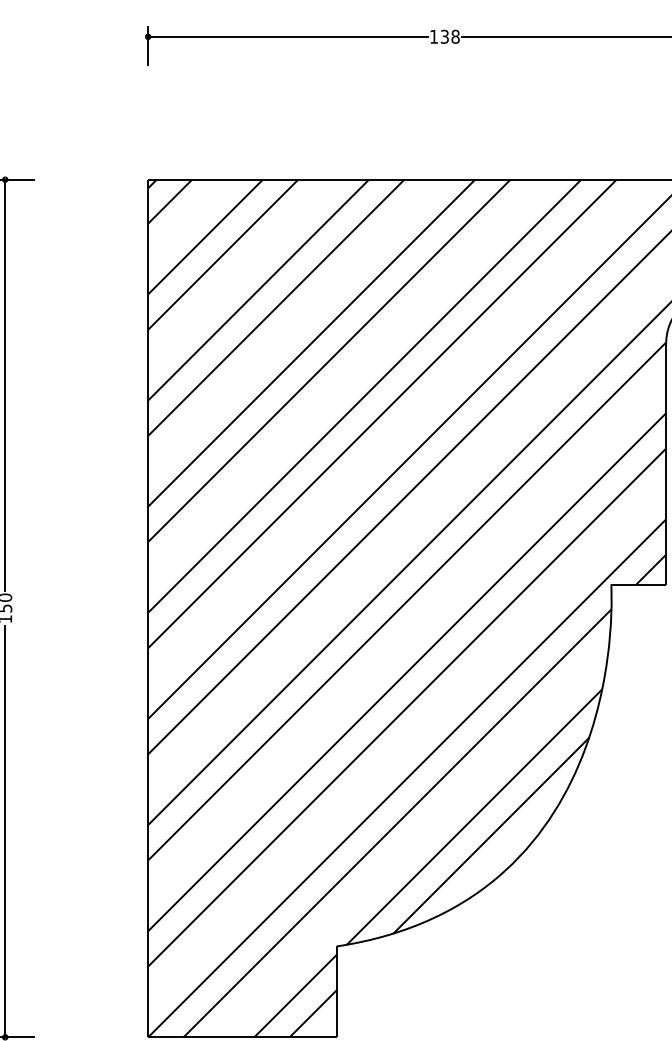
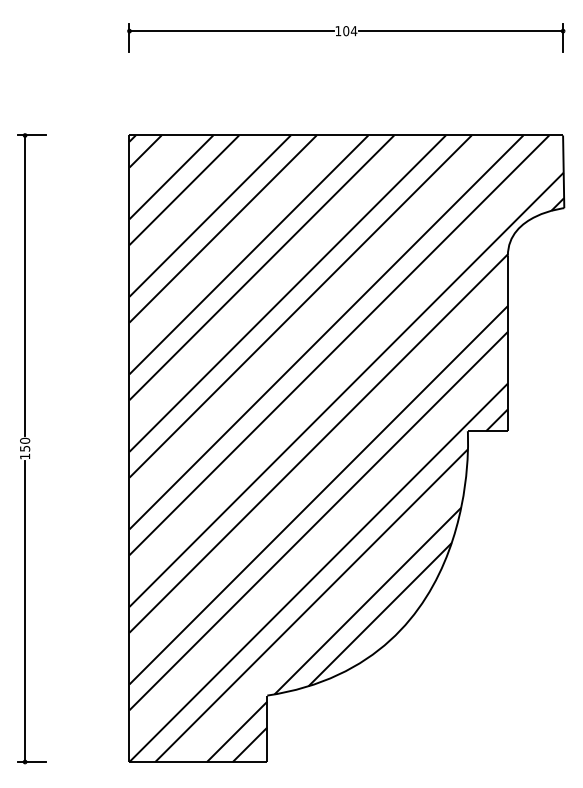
text: (450, 37) -> (350, 31), 138 -> 104

